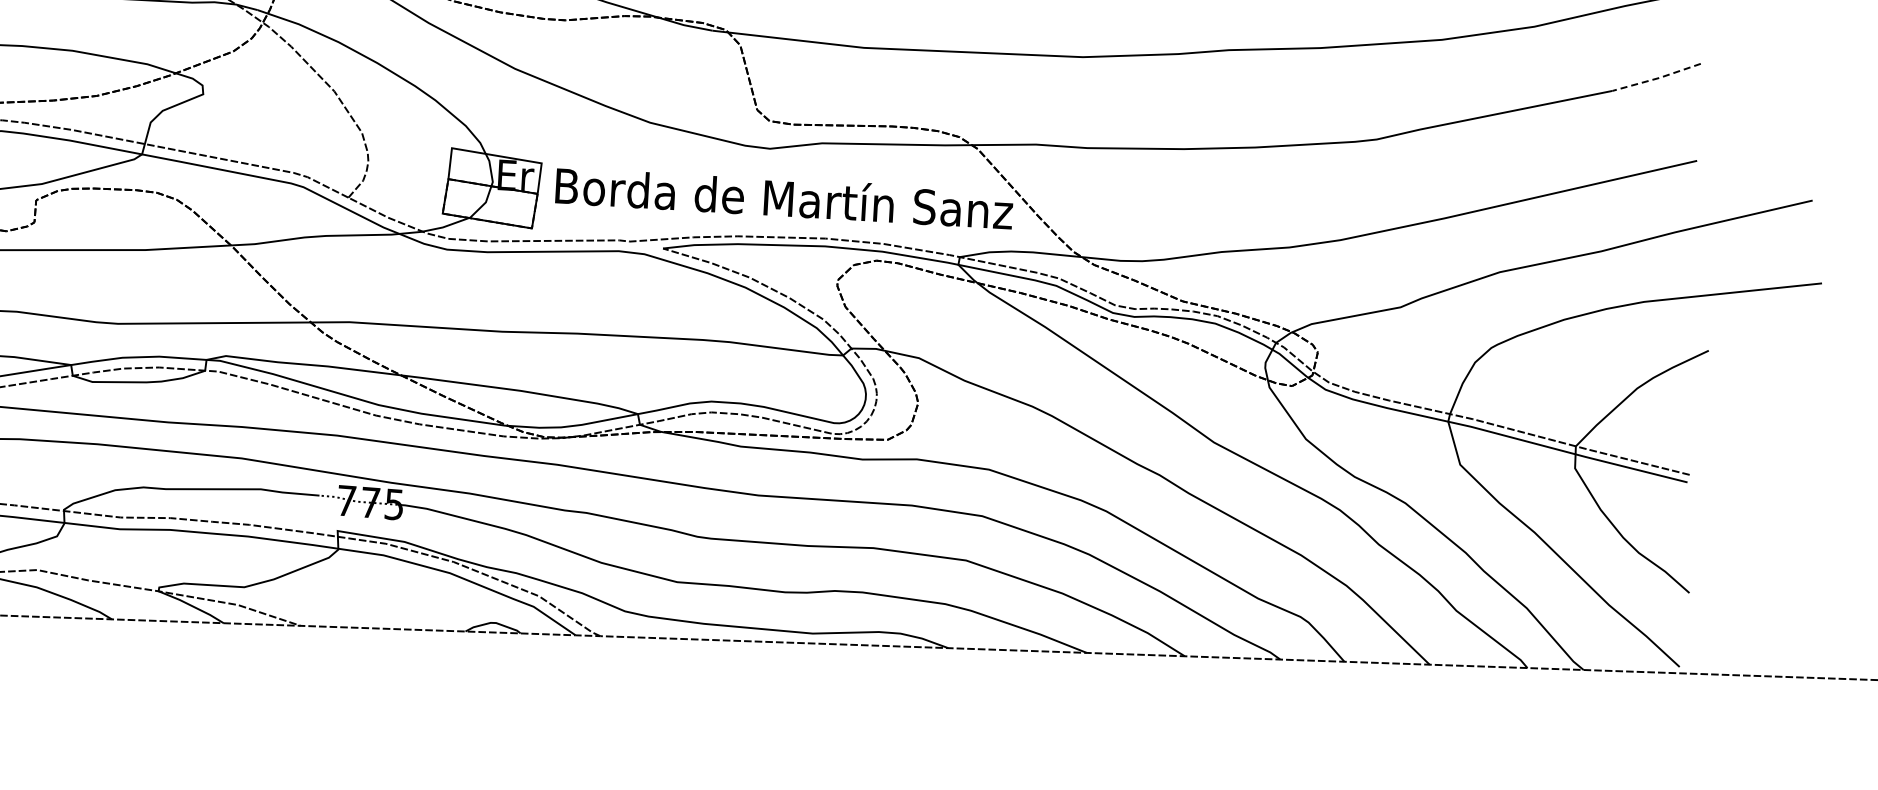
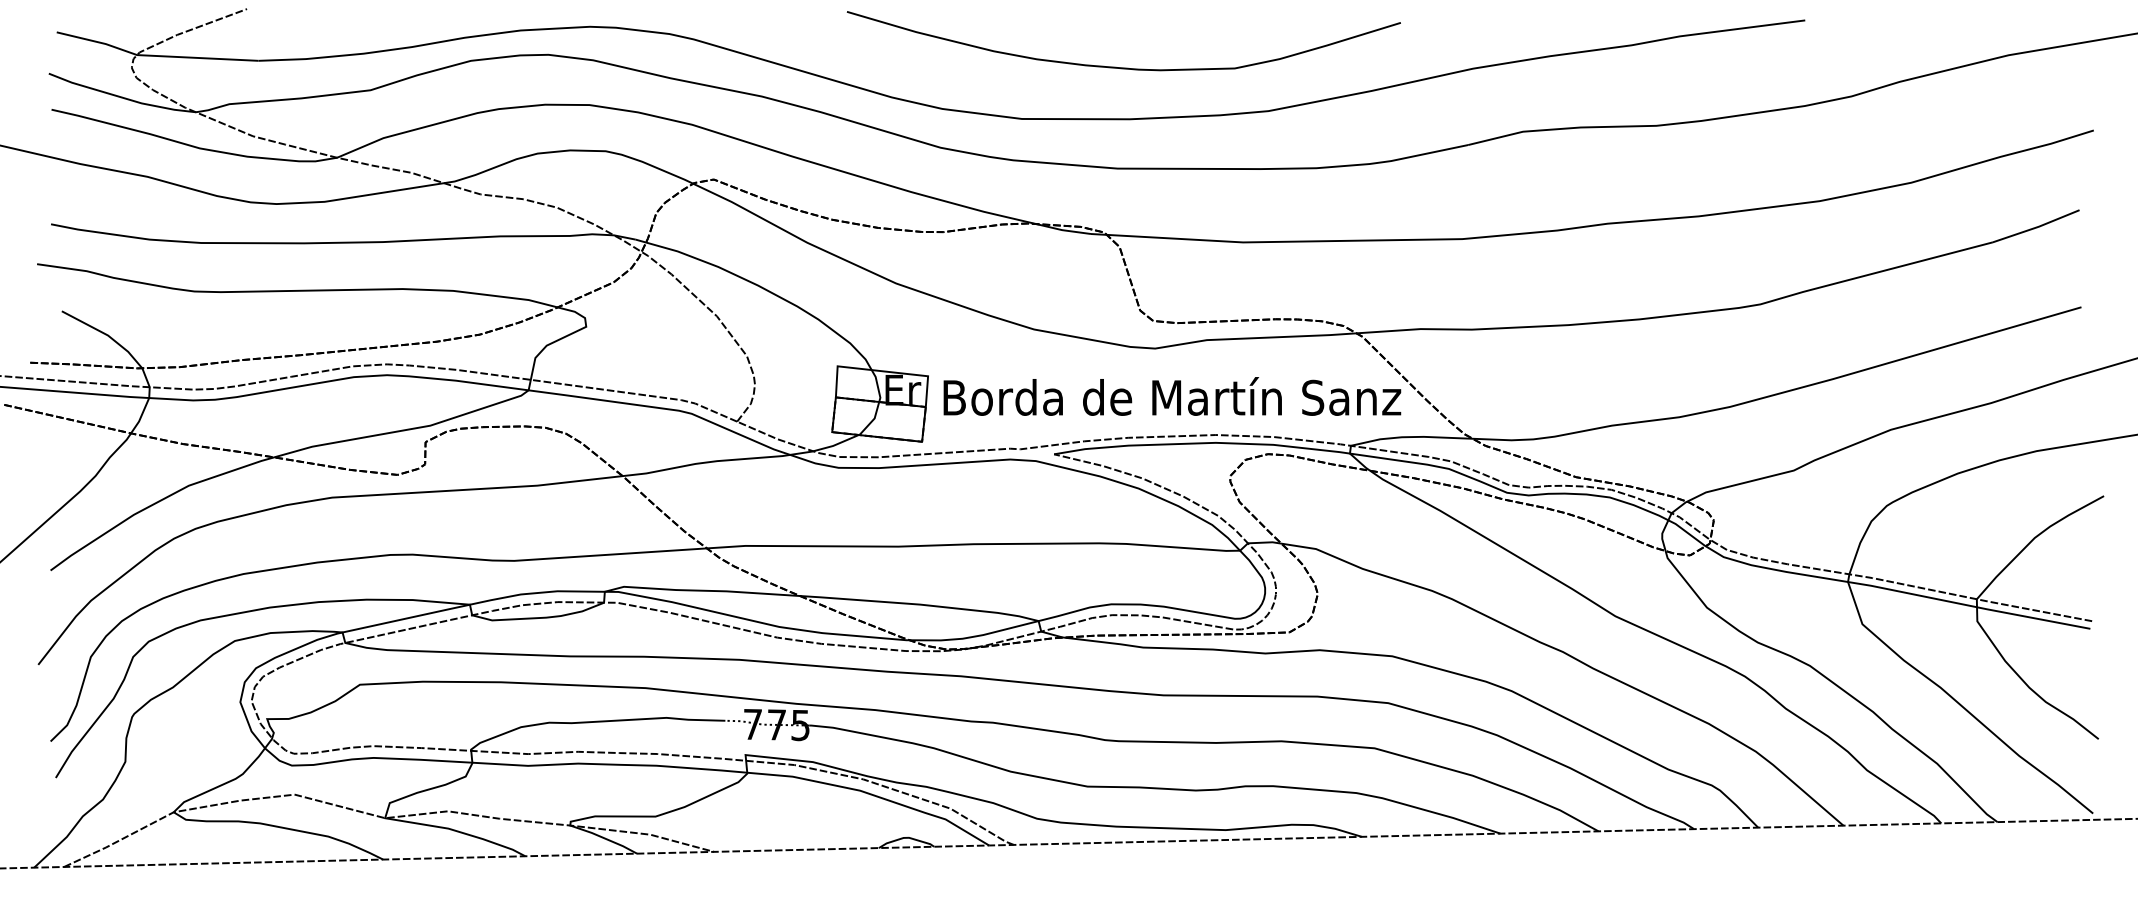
line: (1657, 78) -> (2037, 227), dashed -> solid

